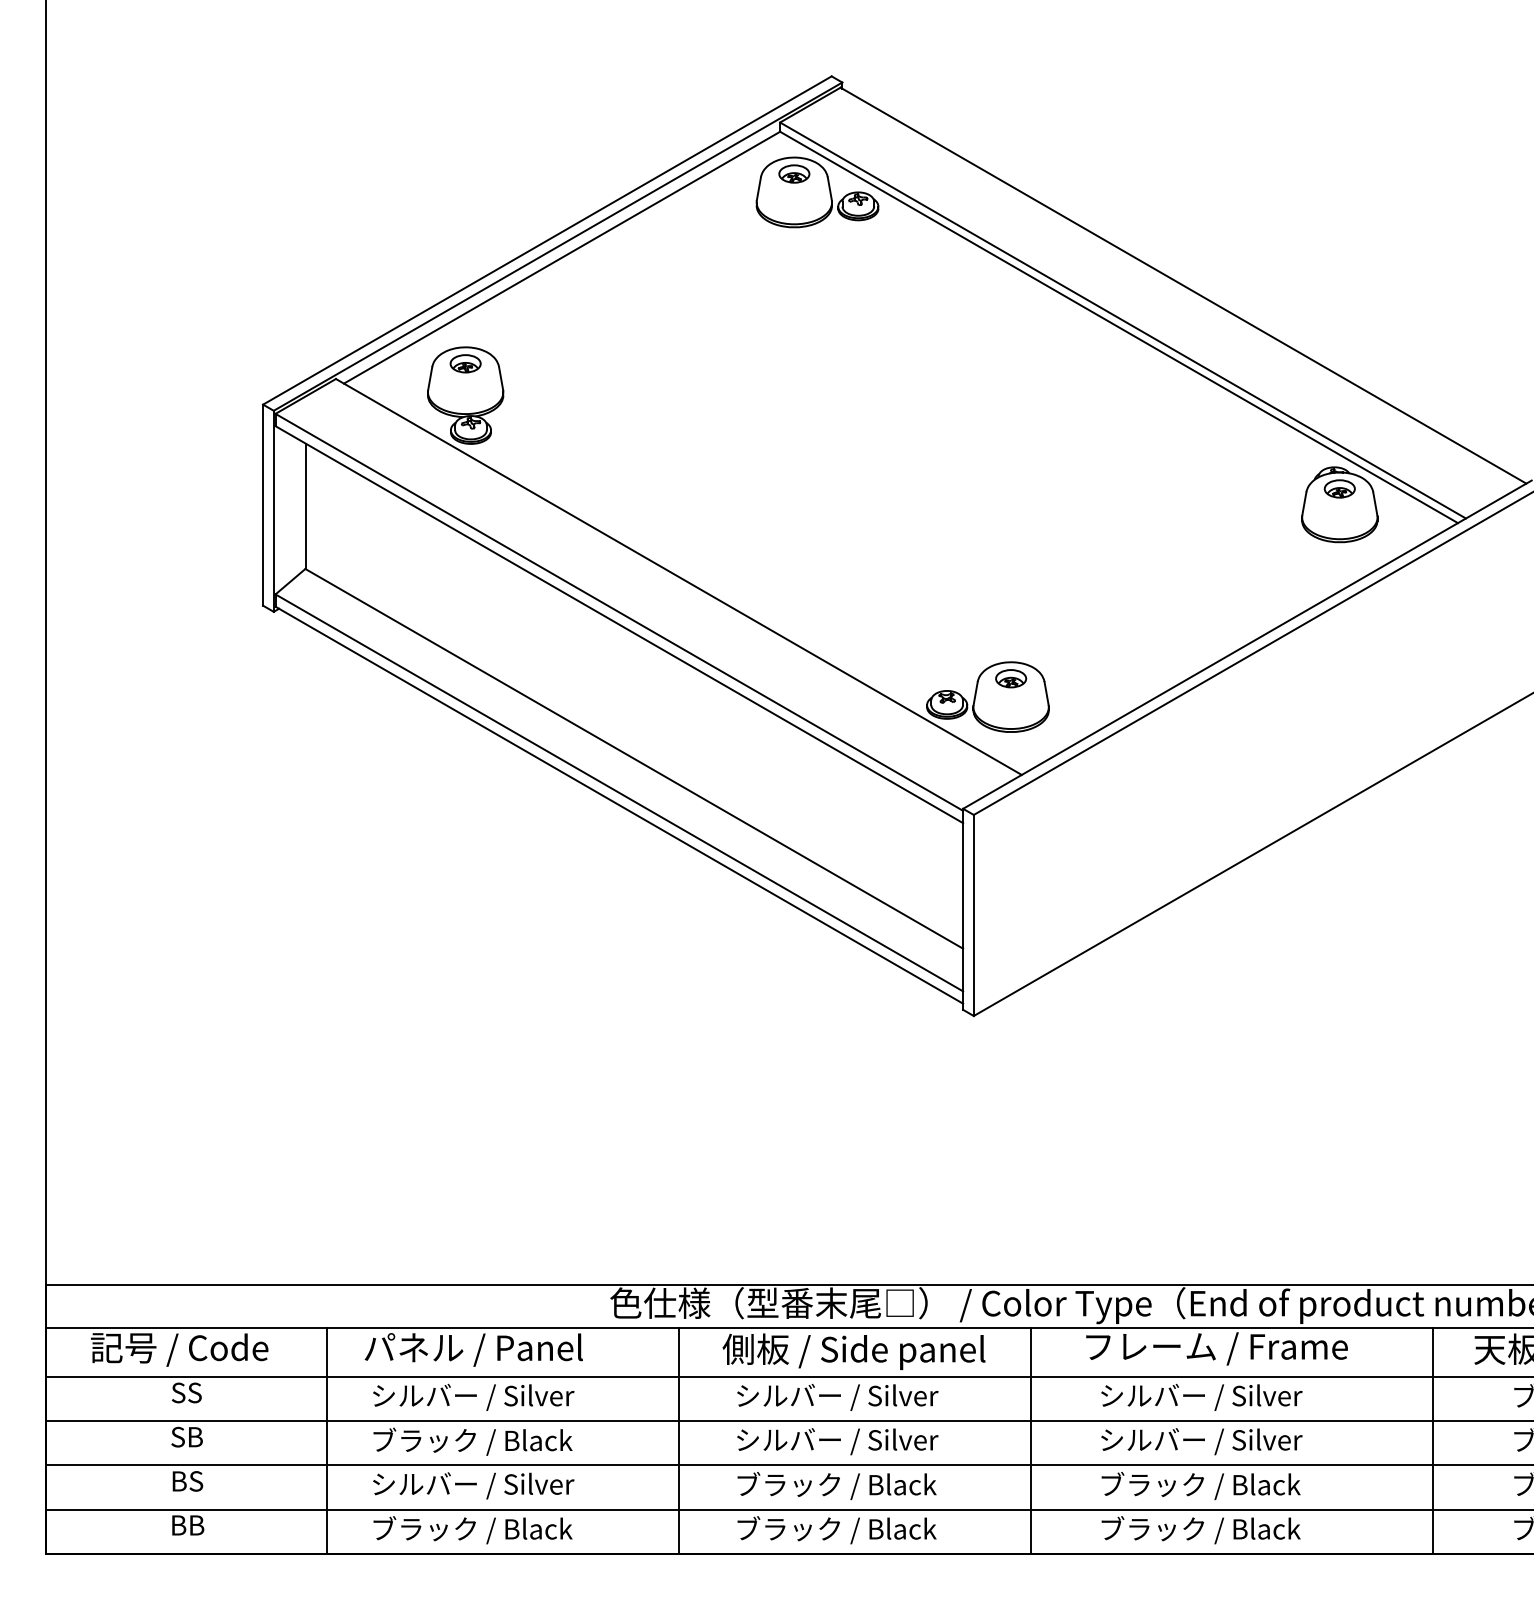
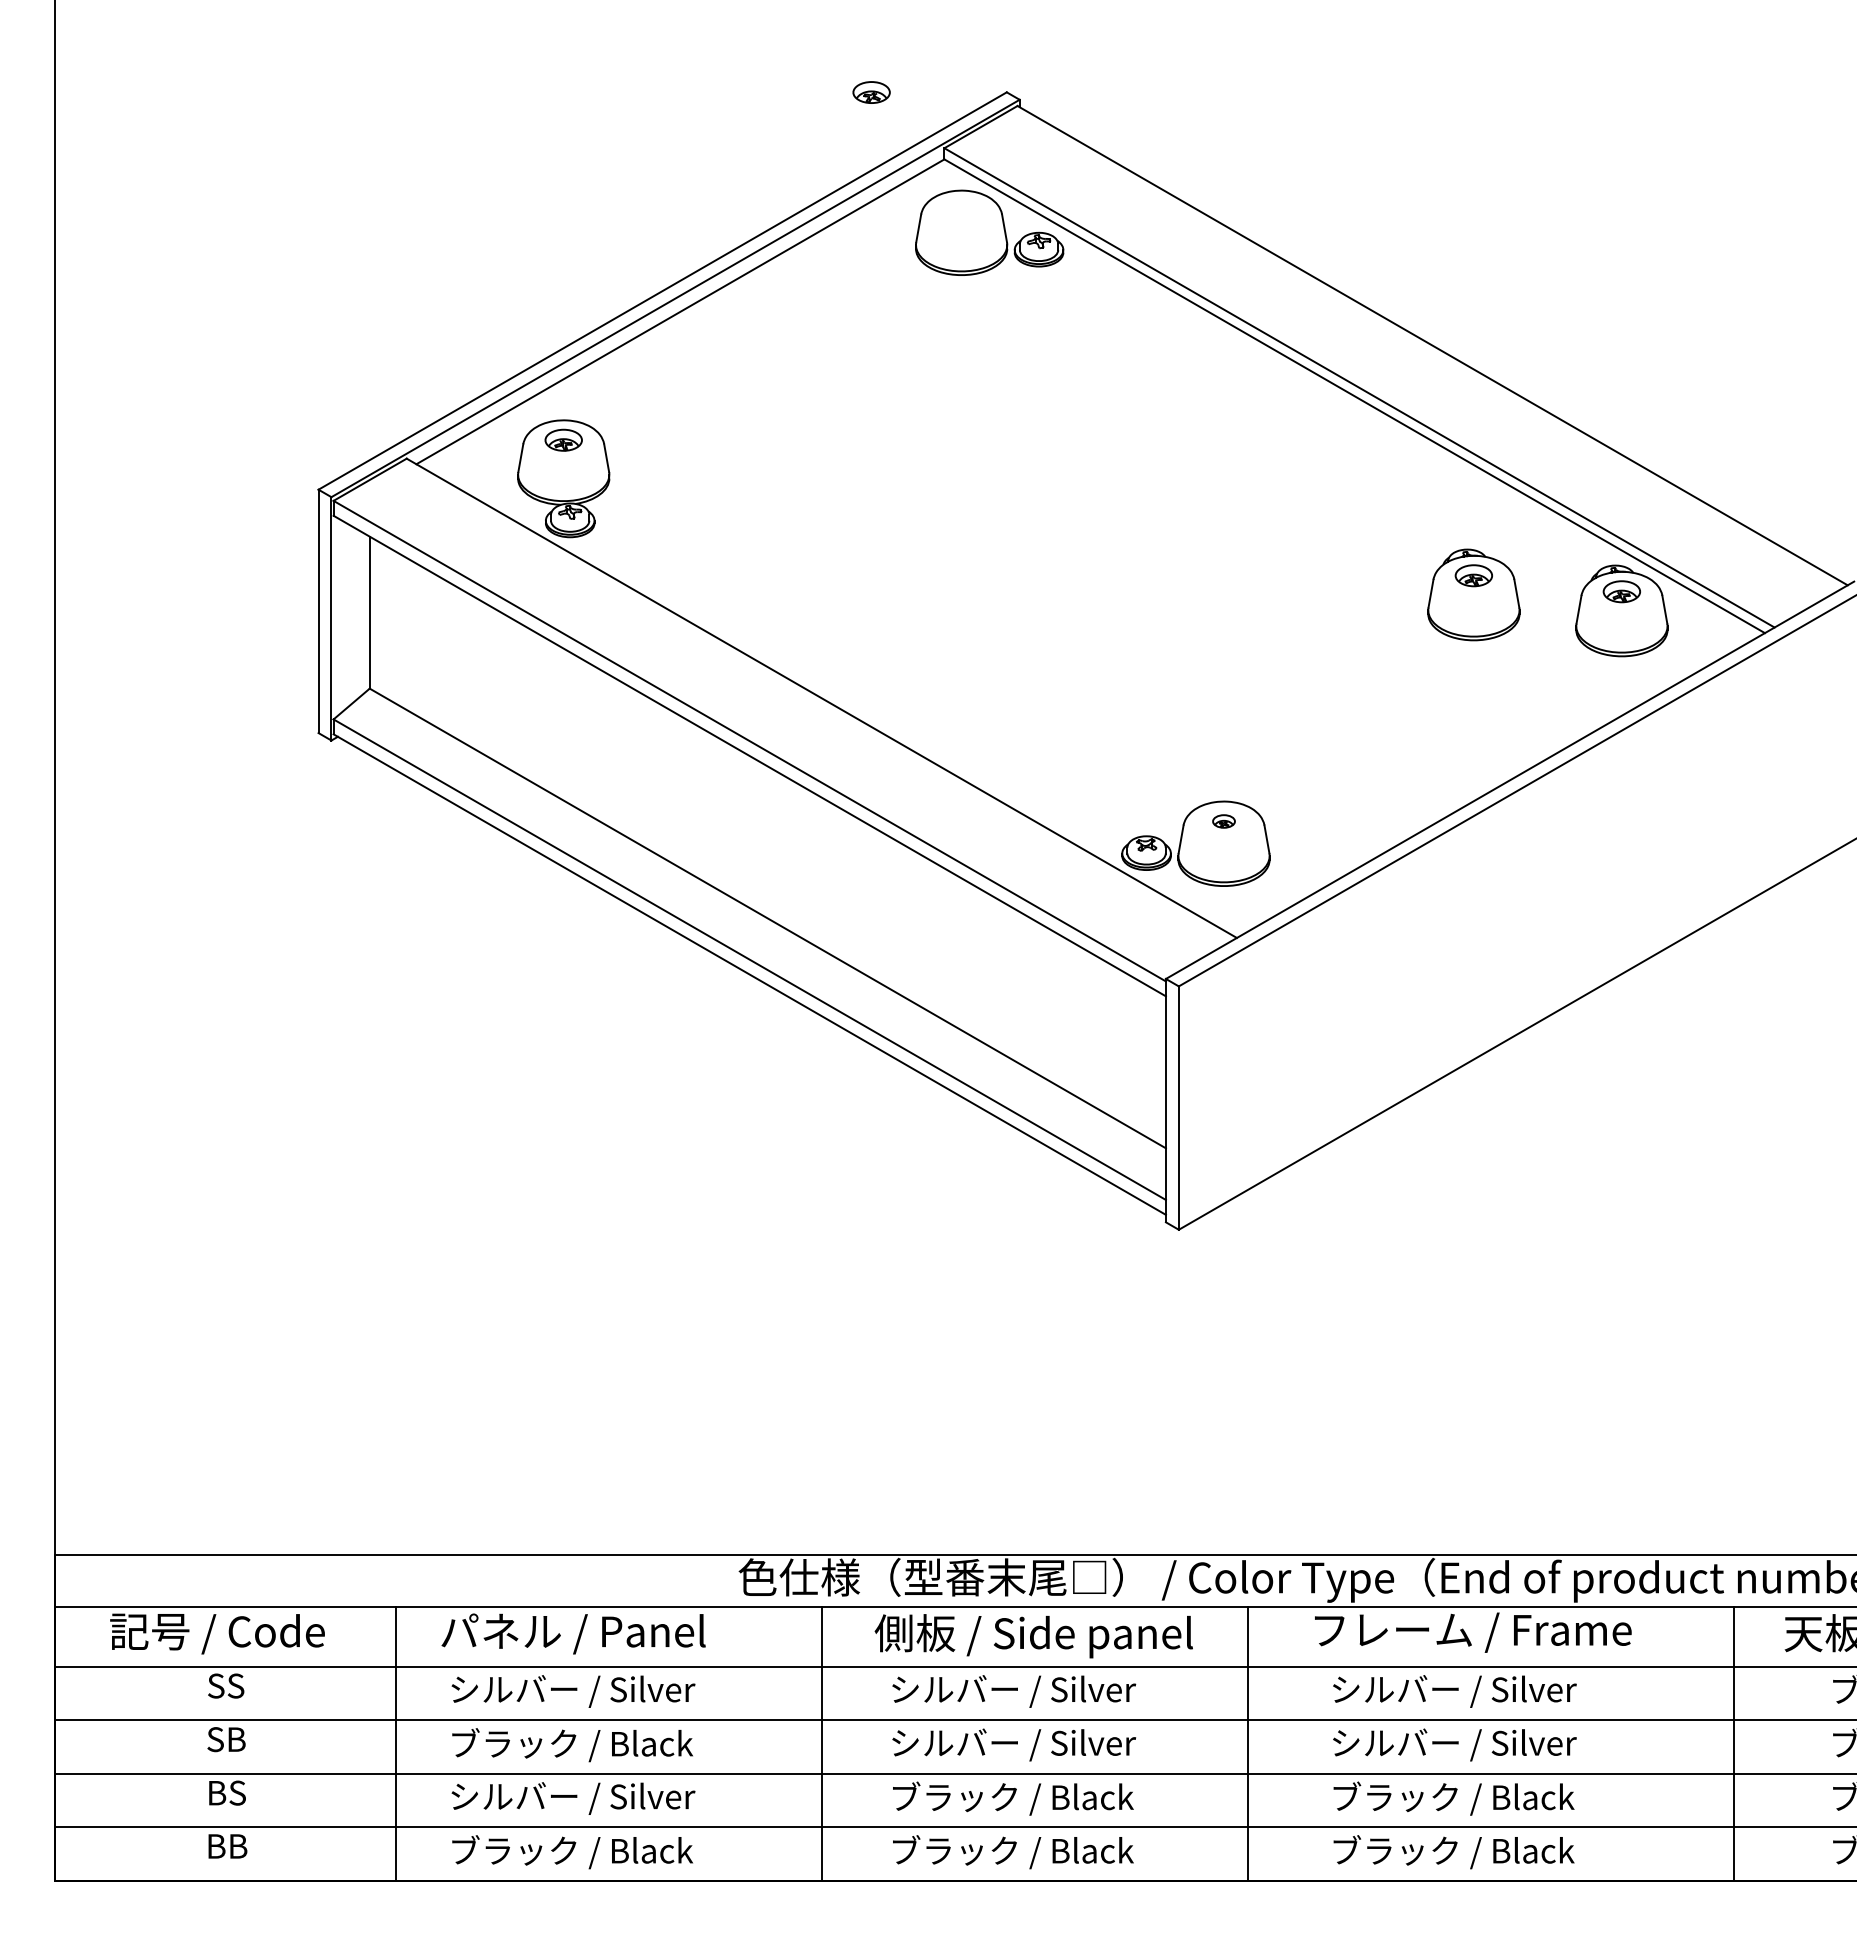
part: (794, 173) -> (871, 92), moved
part: (1217, 491) -> (1473, 594), added
part: (1010, 678) -> (1223, 821), size x0.6

